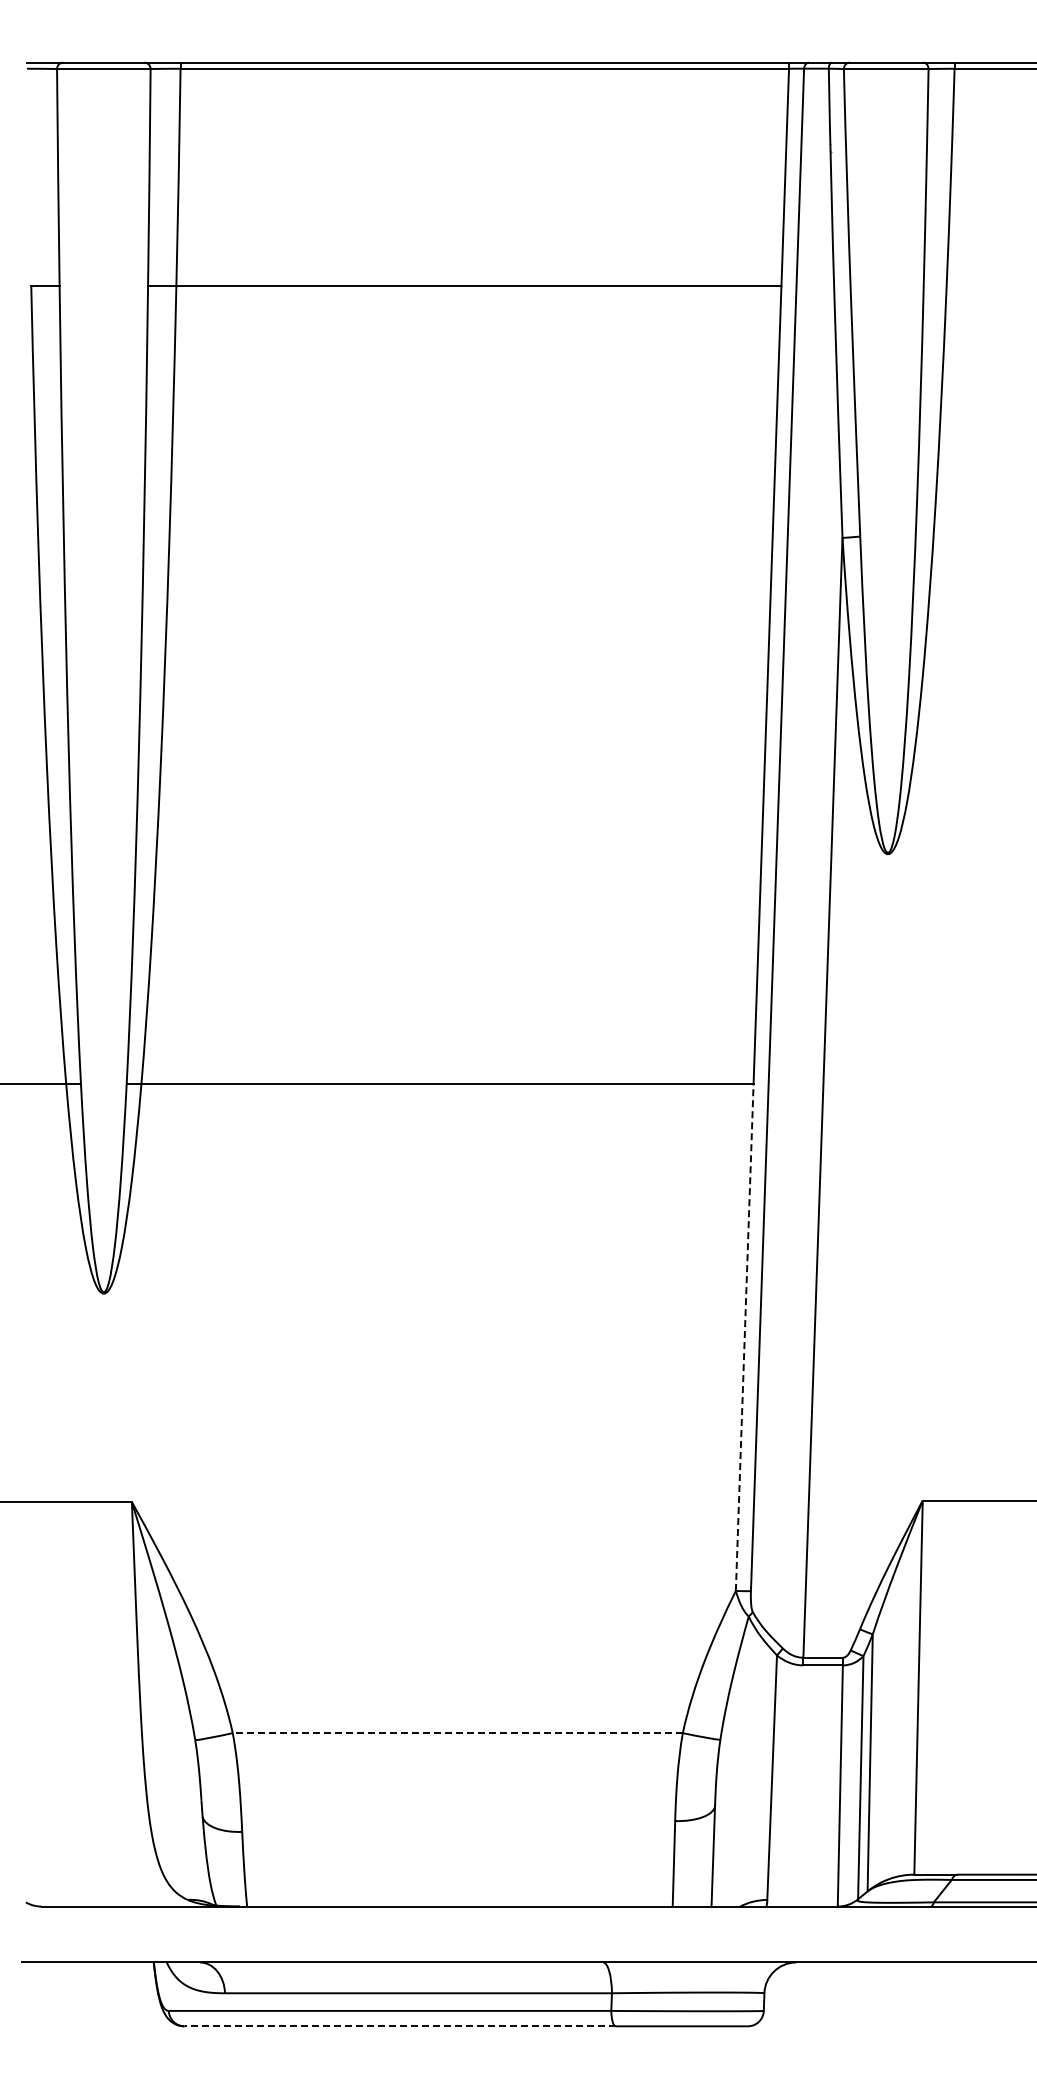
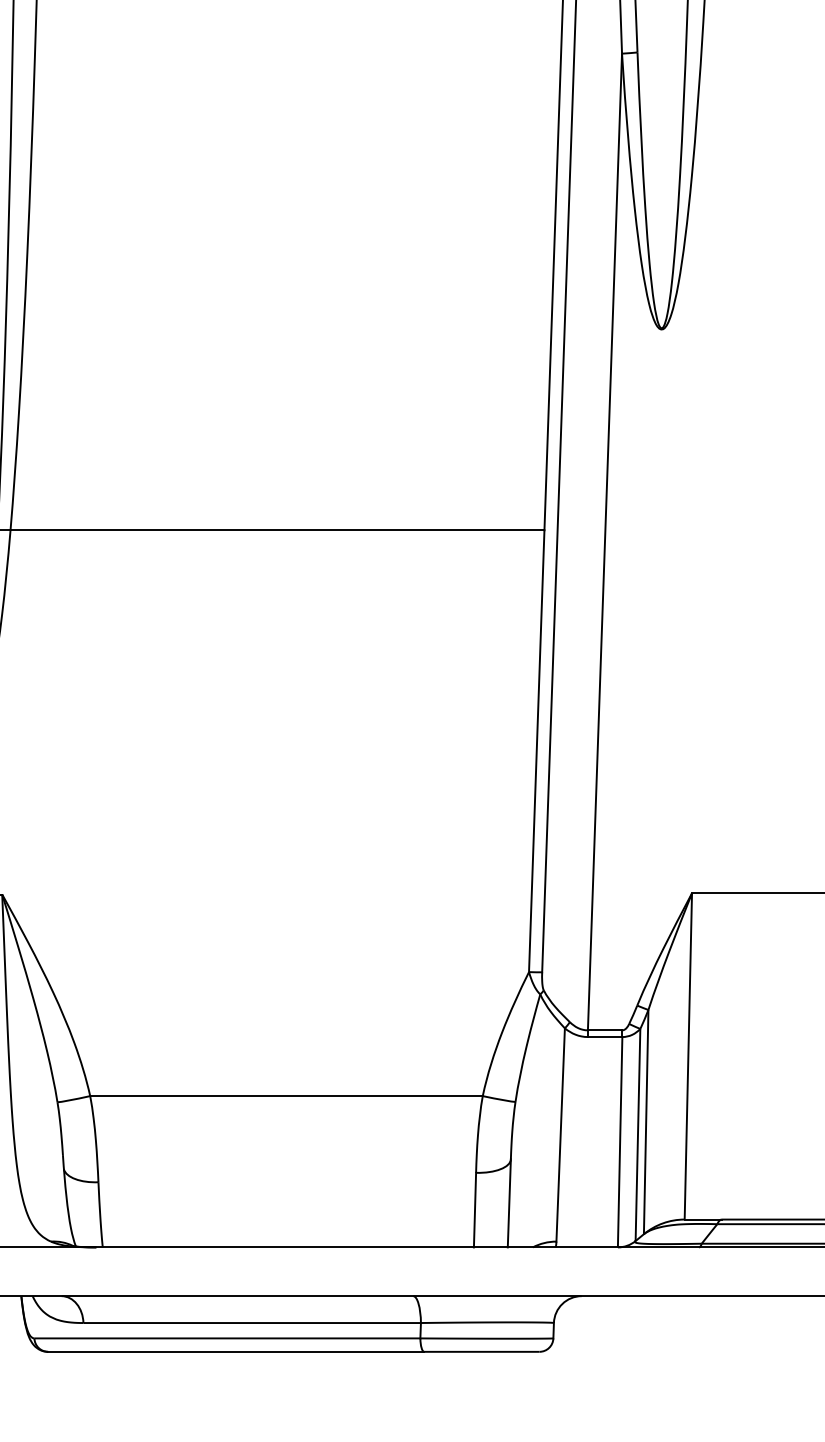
line: (744, 1337) -> (536, 751), dashed -> solid
line: (457, 1733) -> (286, 1096), dashed -> solid
line: (400, 2026) -> (236, 1351), dashed -> solid

